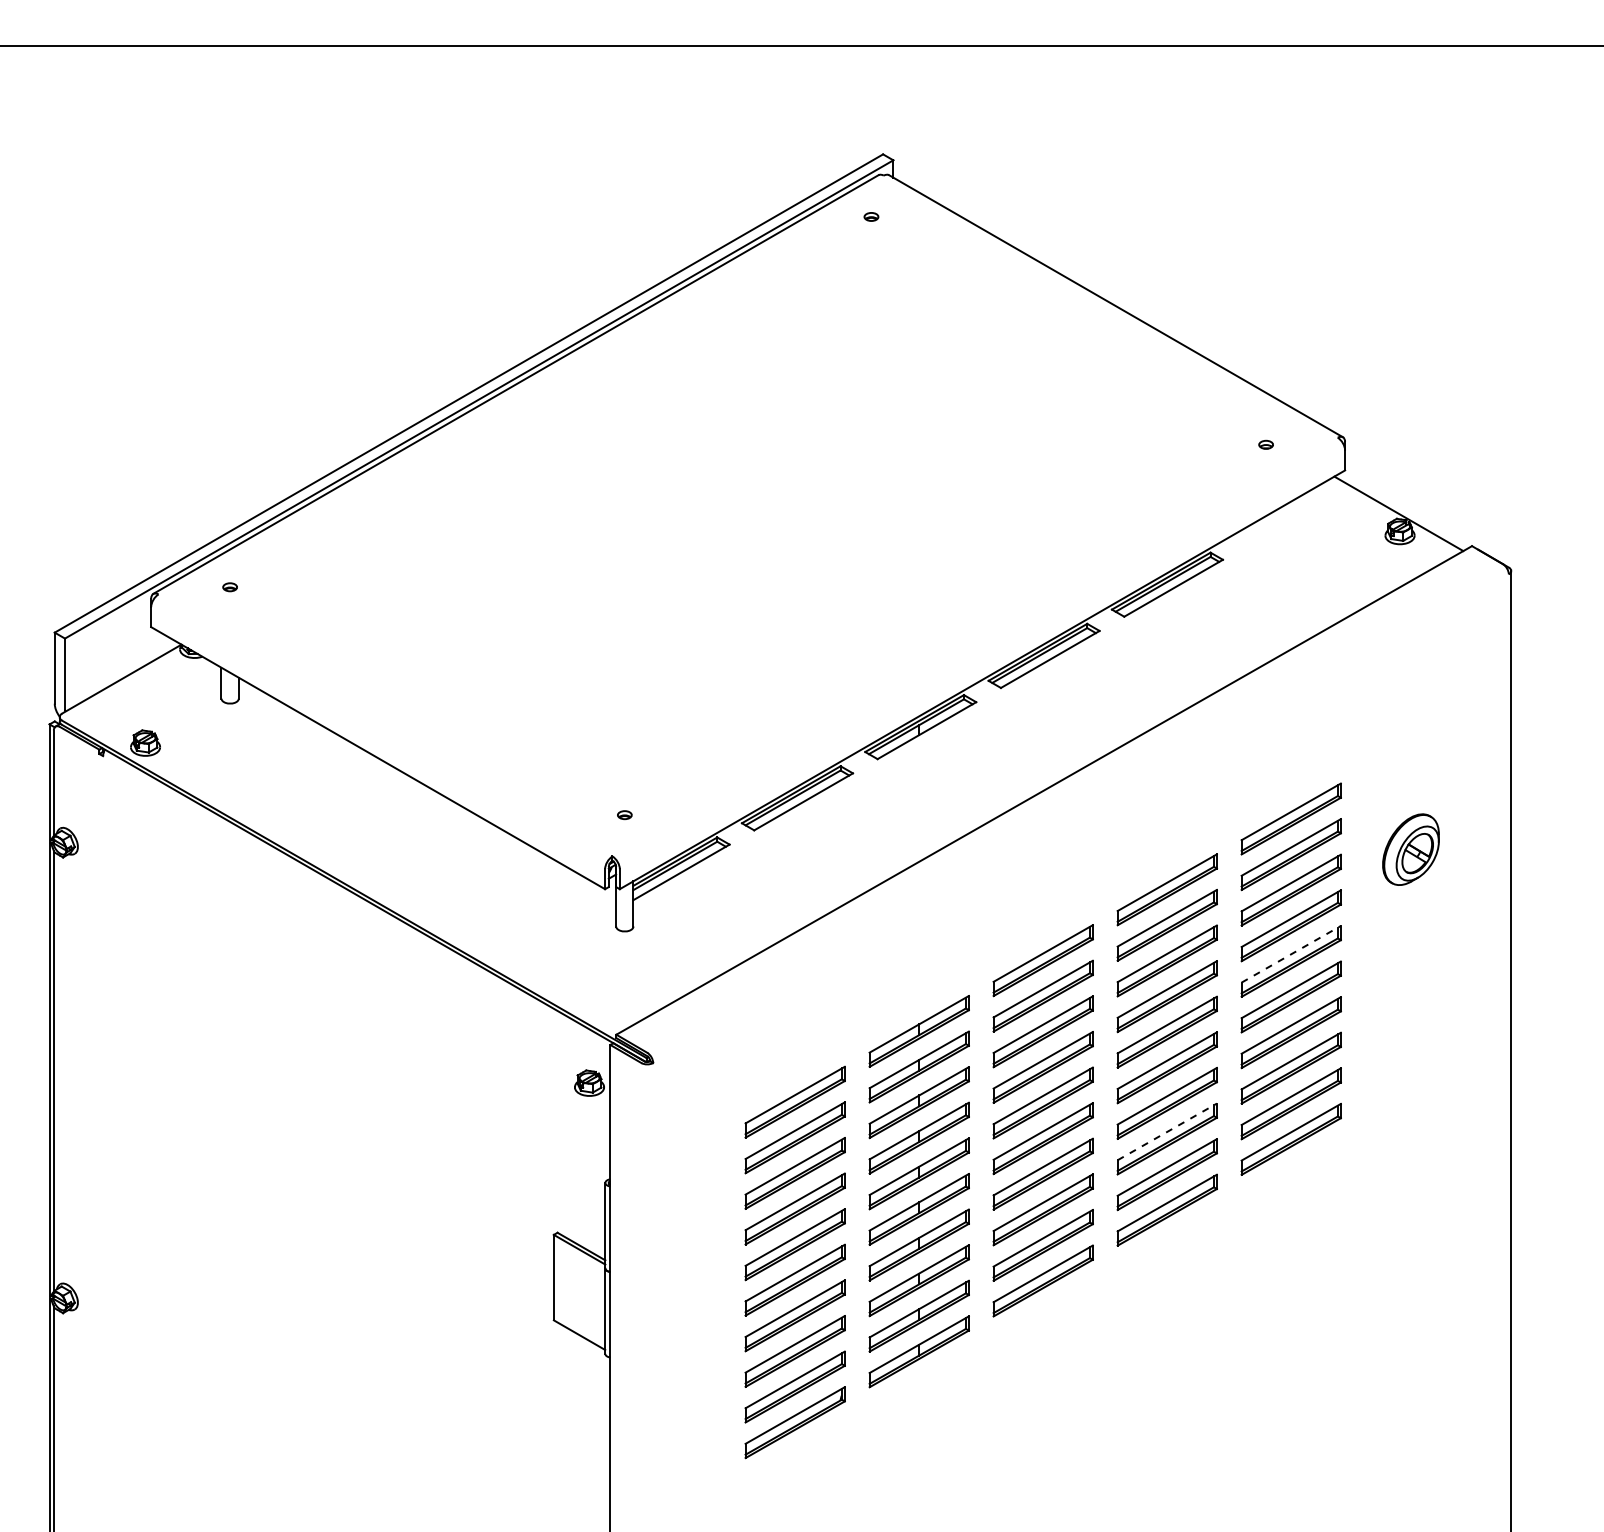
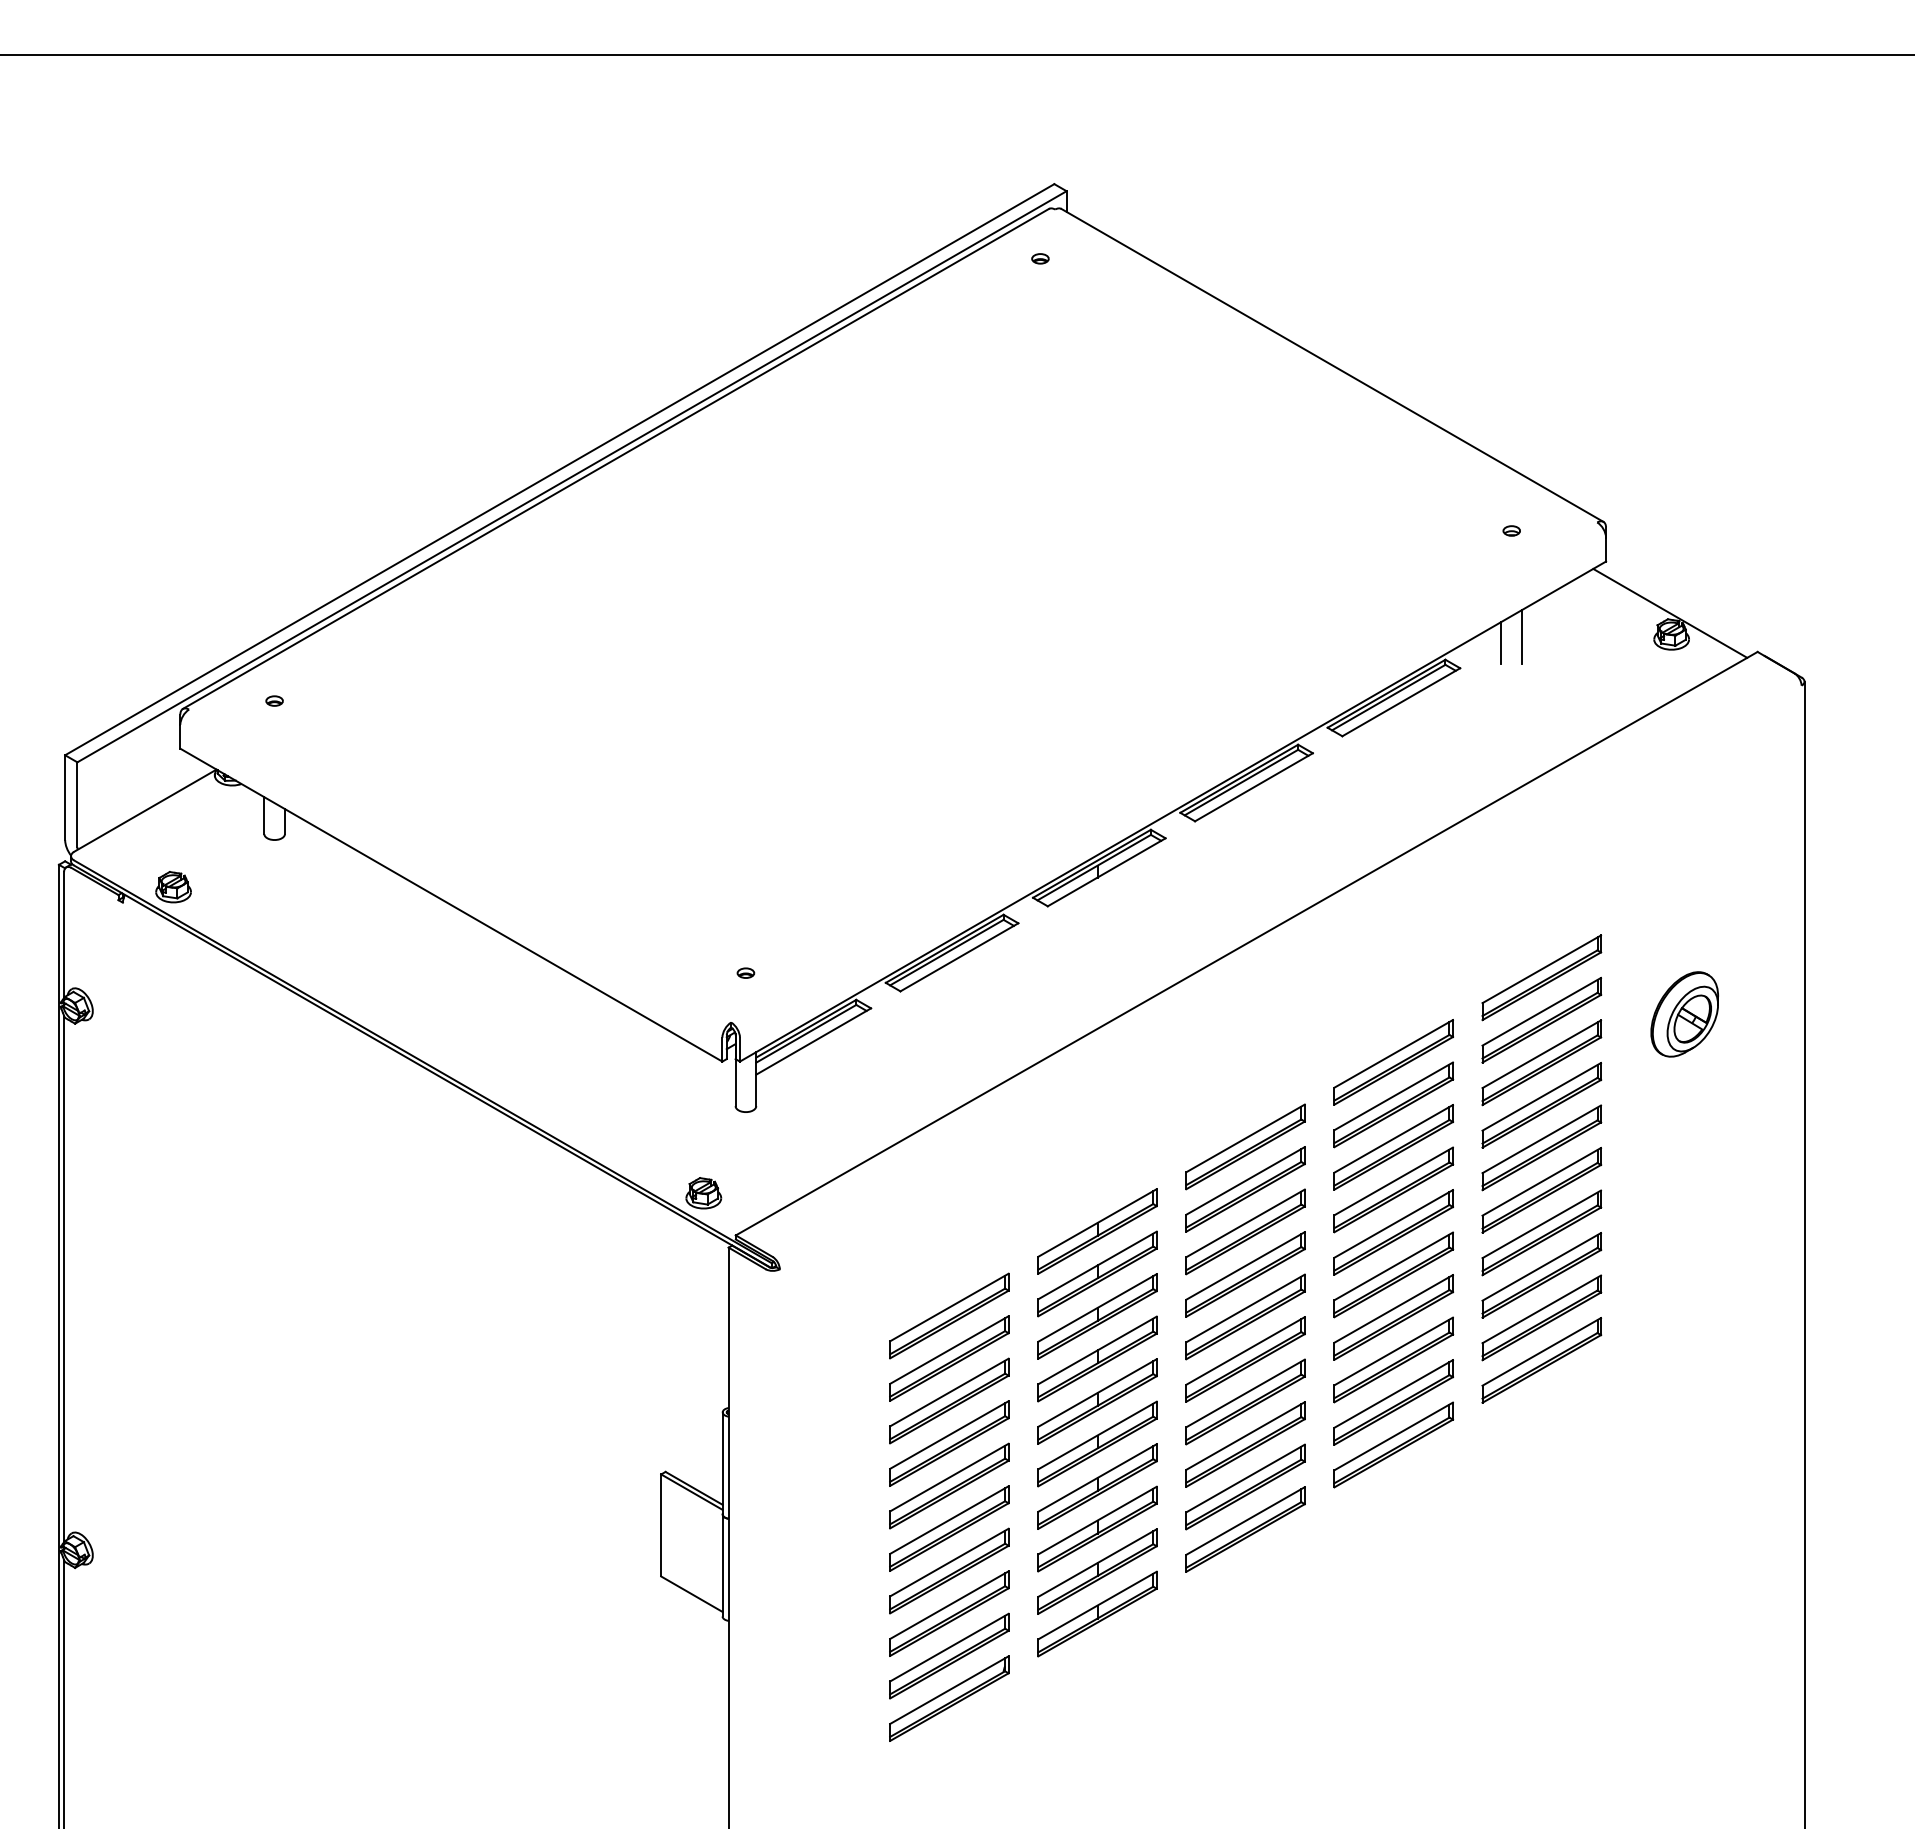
line: (1275, 533) -> (1522, 636), added
line: (1257, 538) -> (1501, 642), added
line: (1291, 954) -> (1542, 1139), dashed -> solid
part: (589, 1083) -> (703, 1193), moved
line: (1167, 1131) -> (1394, 1351), dashed -> solid

